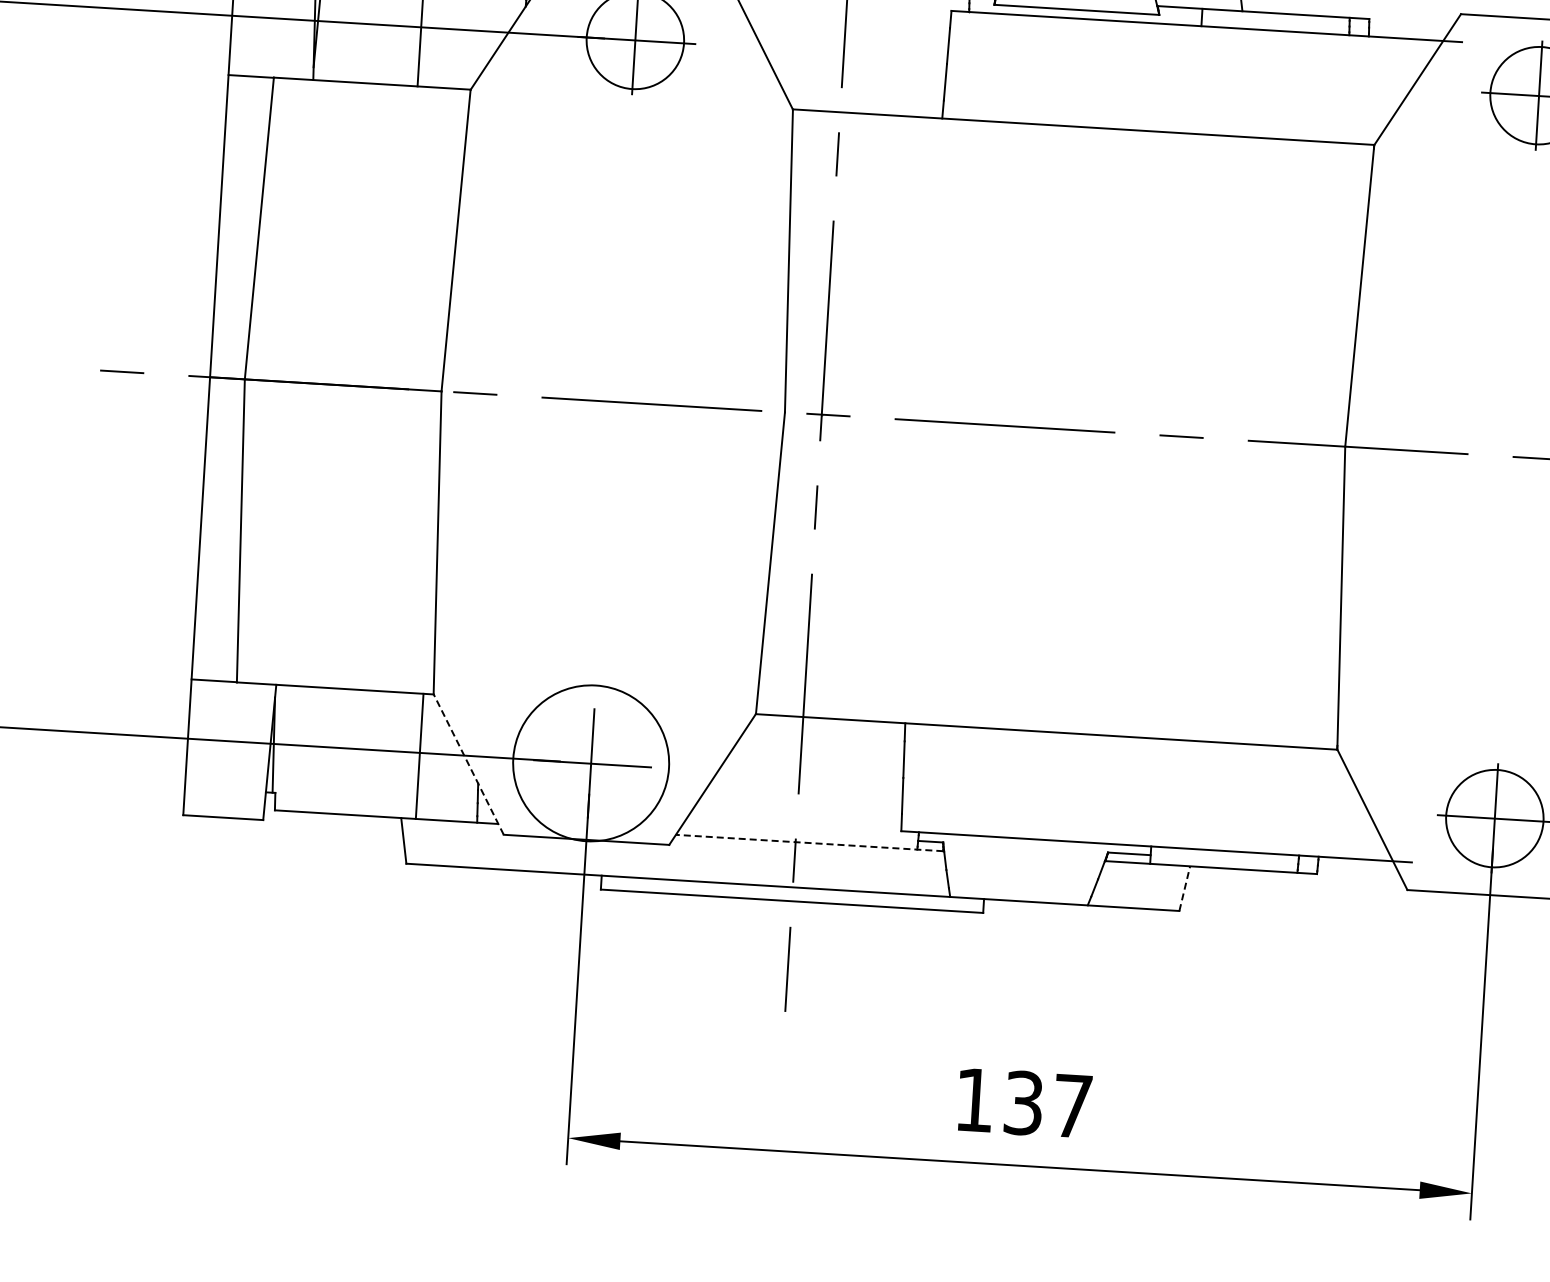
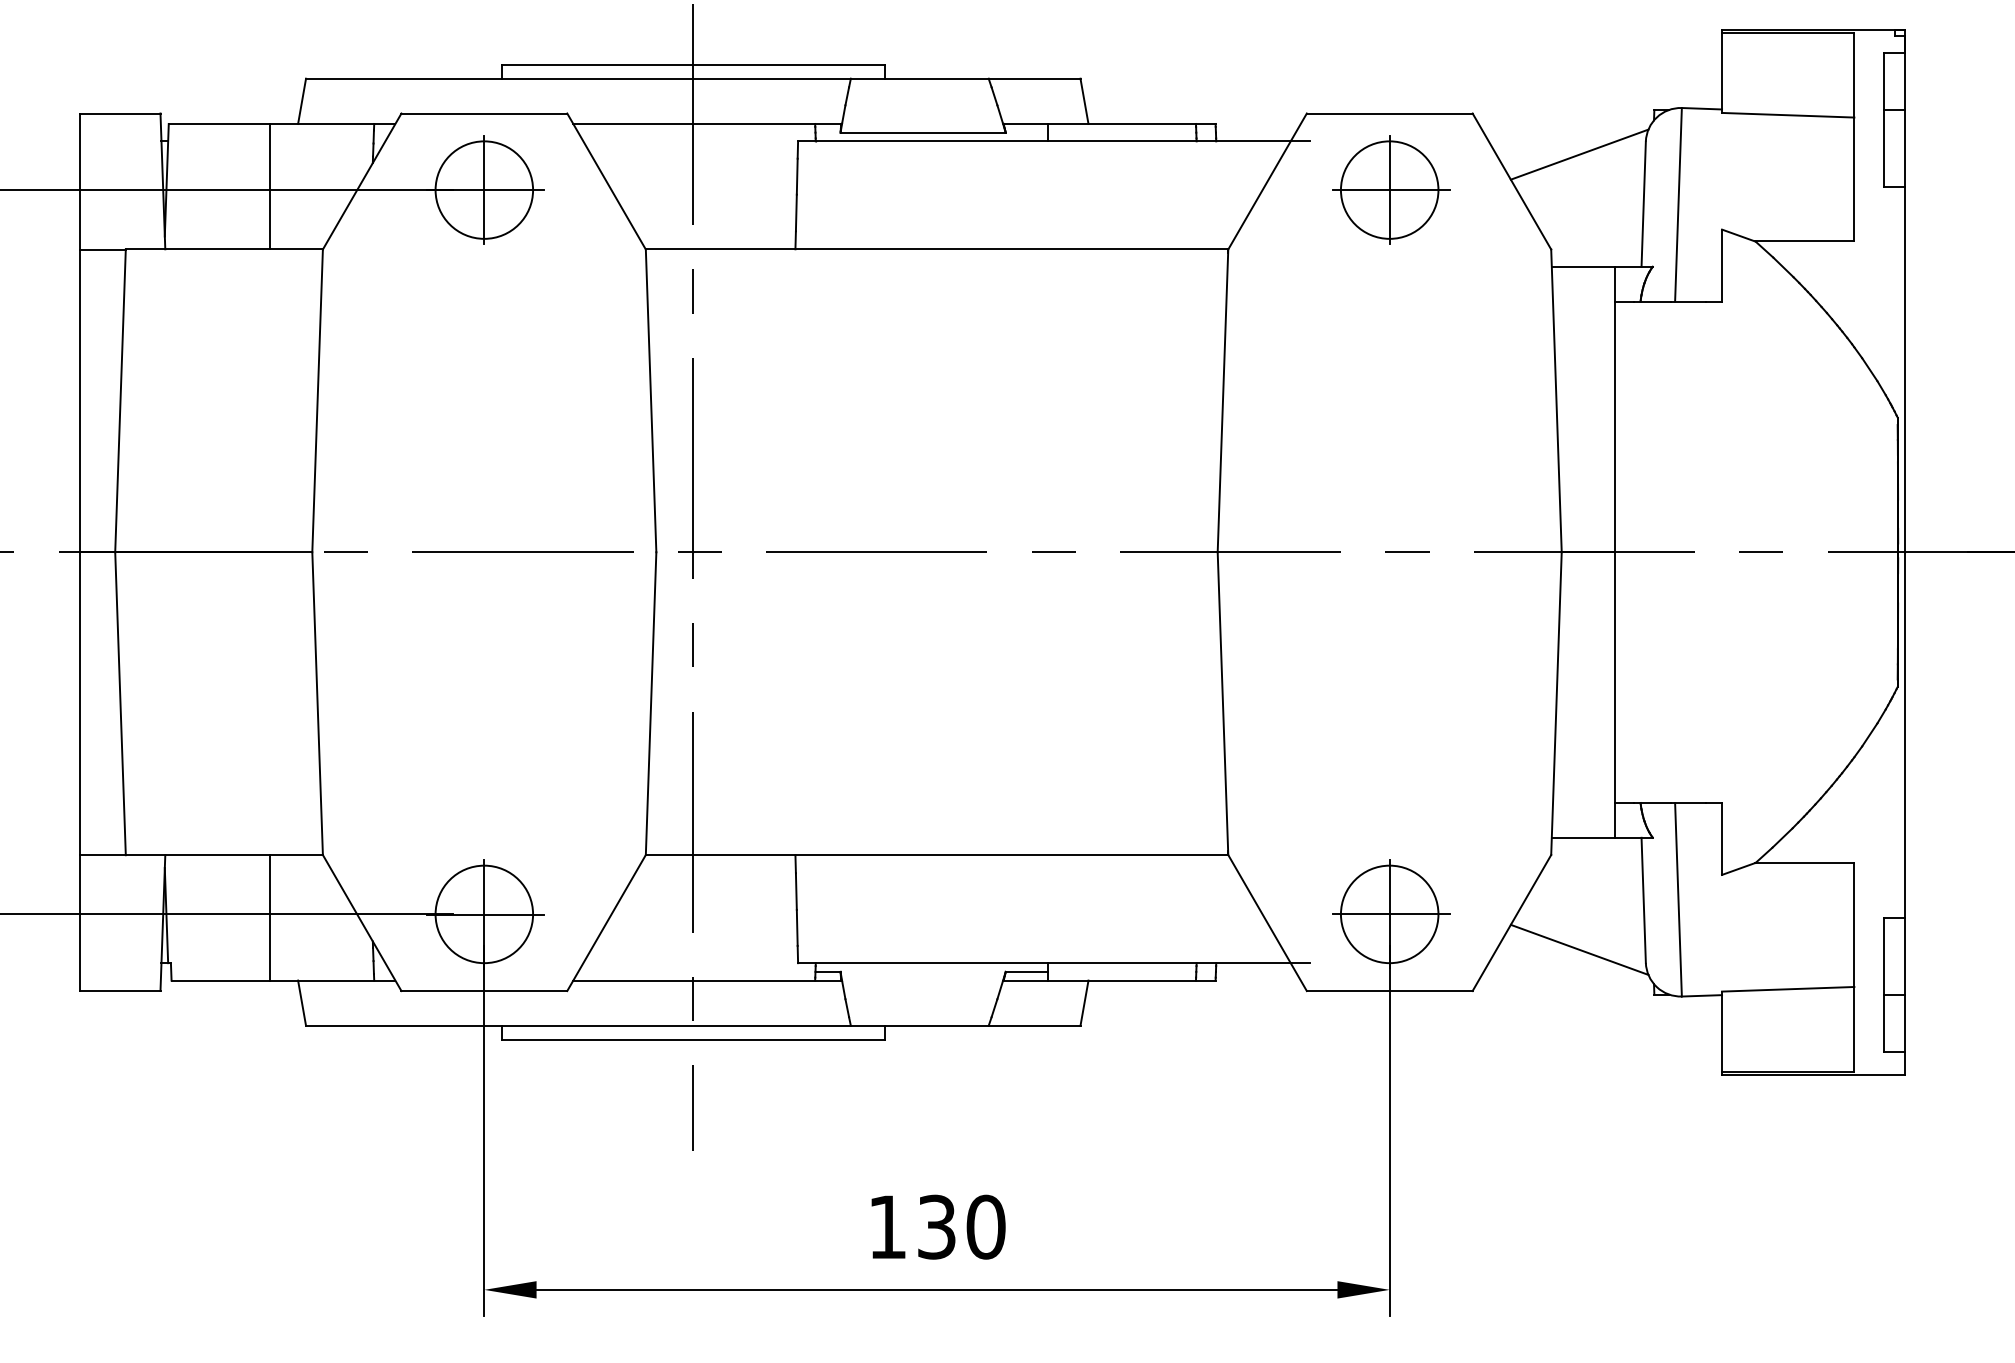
line: (419, 755) -> (269, 917), moved
circle: (591, 763) -> (484, 914), size x0.62
line: (468, 765) -> (362, 923), dashed -> solid
line: (809, 842) -> (707, 980), dashed -> solid
line: (1184, 888) -> (1084, 1003), dashed -> solid
text: (1072, 1105) -> (985, 1226), 137 -> 130

